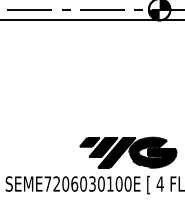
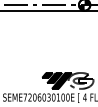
fill: (151, 151) -> (80, 80), removed

